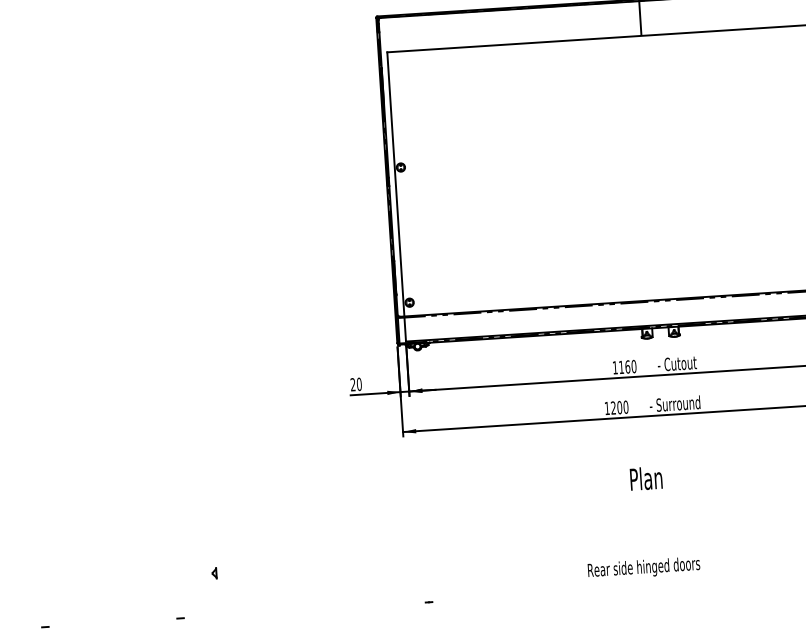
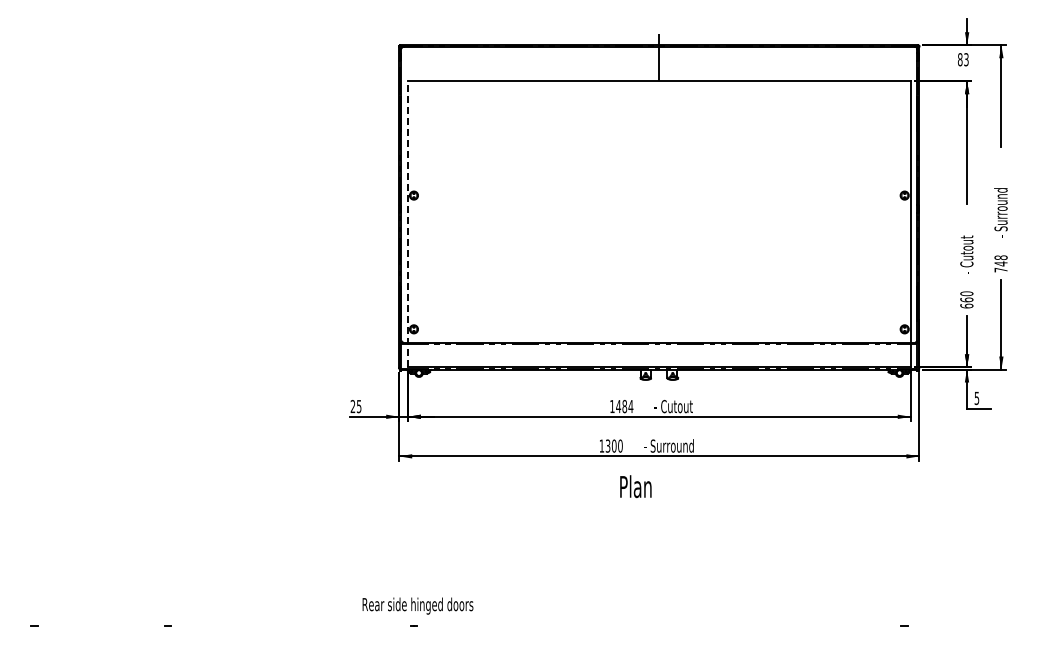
line: (396, 196) -> (407, 223), solid -> dashed
text: (627, 366) -> (624, 406), 1160 -> 1484
text: (358, 384) -> (358, 406), 20 -> 25
text: (612, 408) -> (607, 446), 1200 -> 1300
text: (645, 478) -> (635, 486), moved
text: (643, 567) -> (417, 605), moved
part: (214, 573) -> (204, 583), removed

